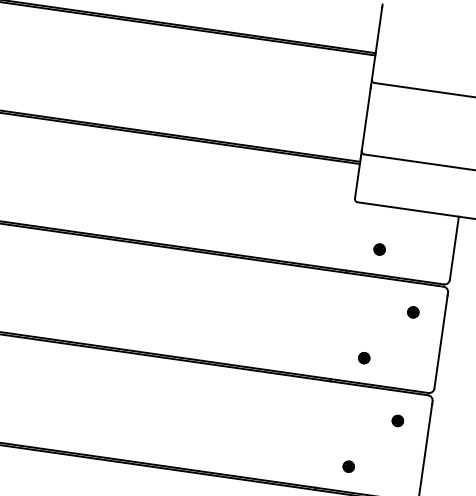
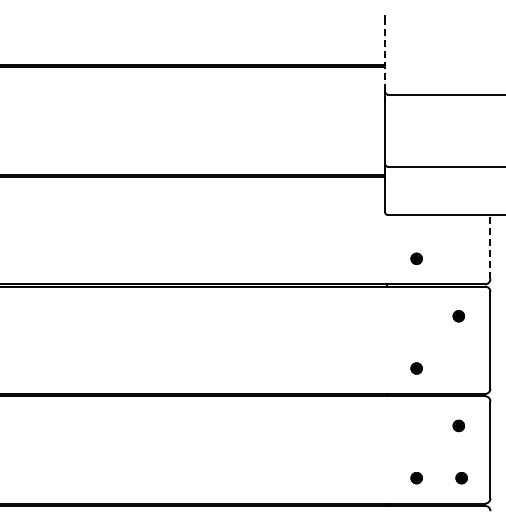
line: (377, 42) -> (385, 54), solid -> dashed
line: (454, 248) -> (490, 247), solid -> dashed
part: (393, 473) -> (461, 478), added

